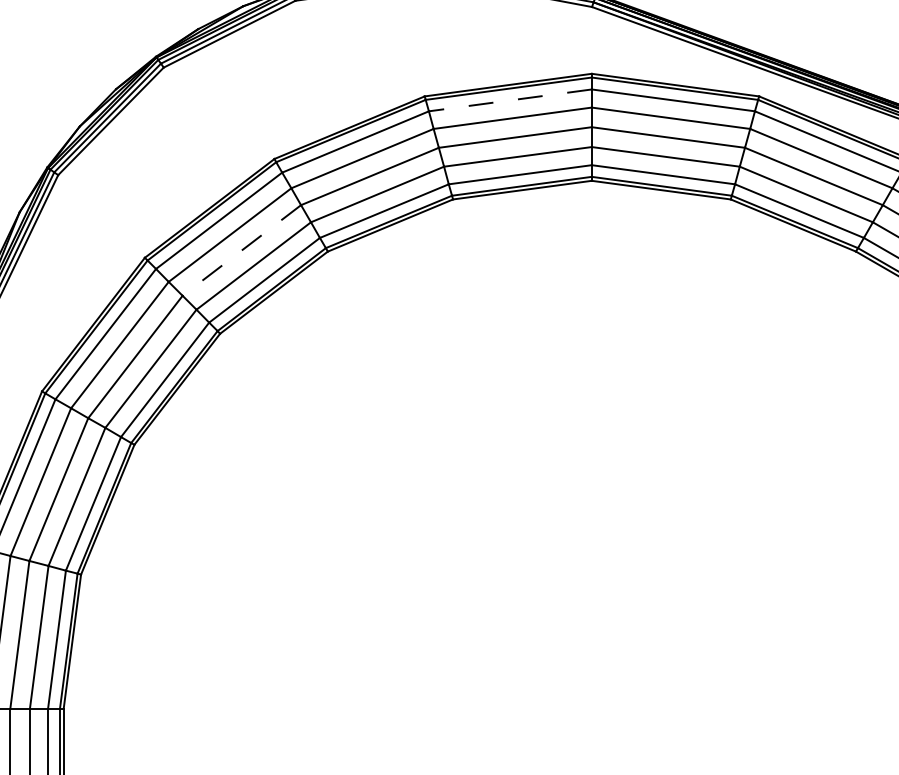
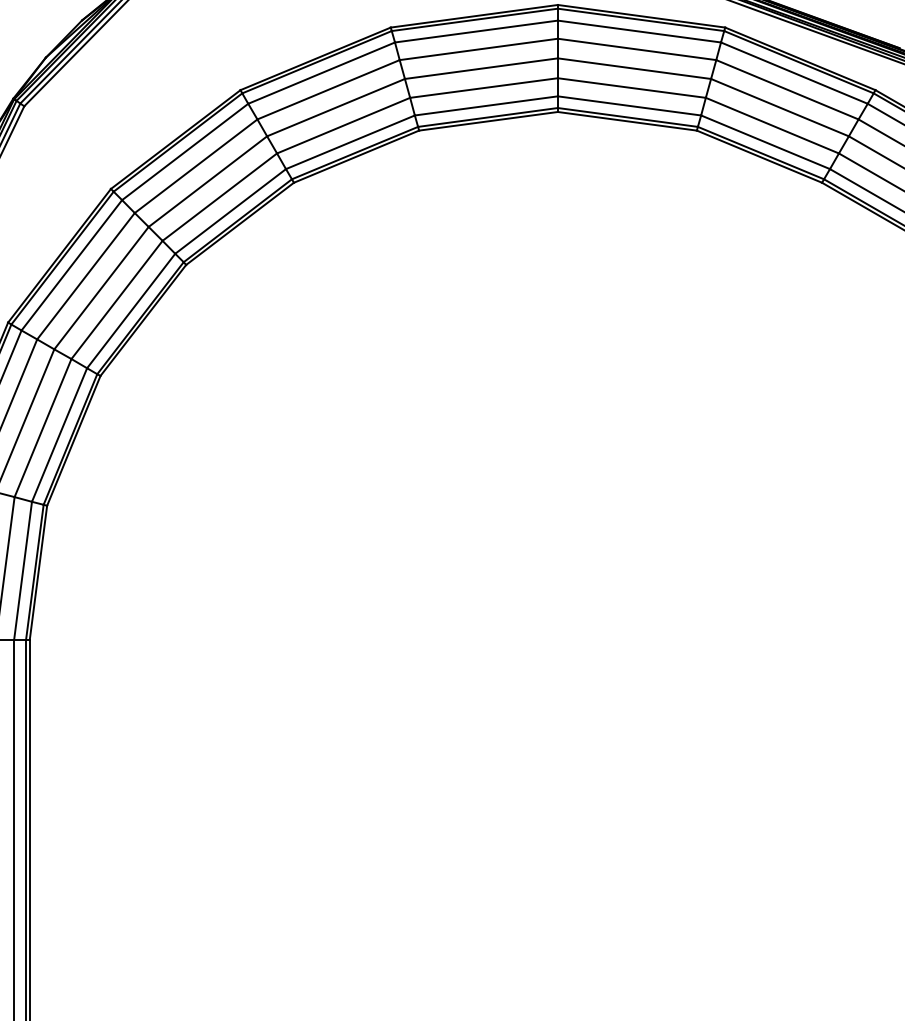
line: (509, 100) -> (475, 31), dashed -> solid
line: (241, 250) -> (207, 181), dashed -> solid

